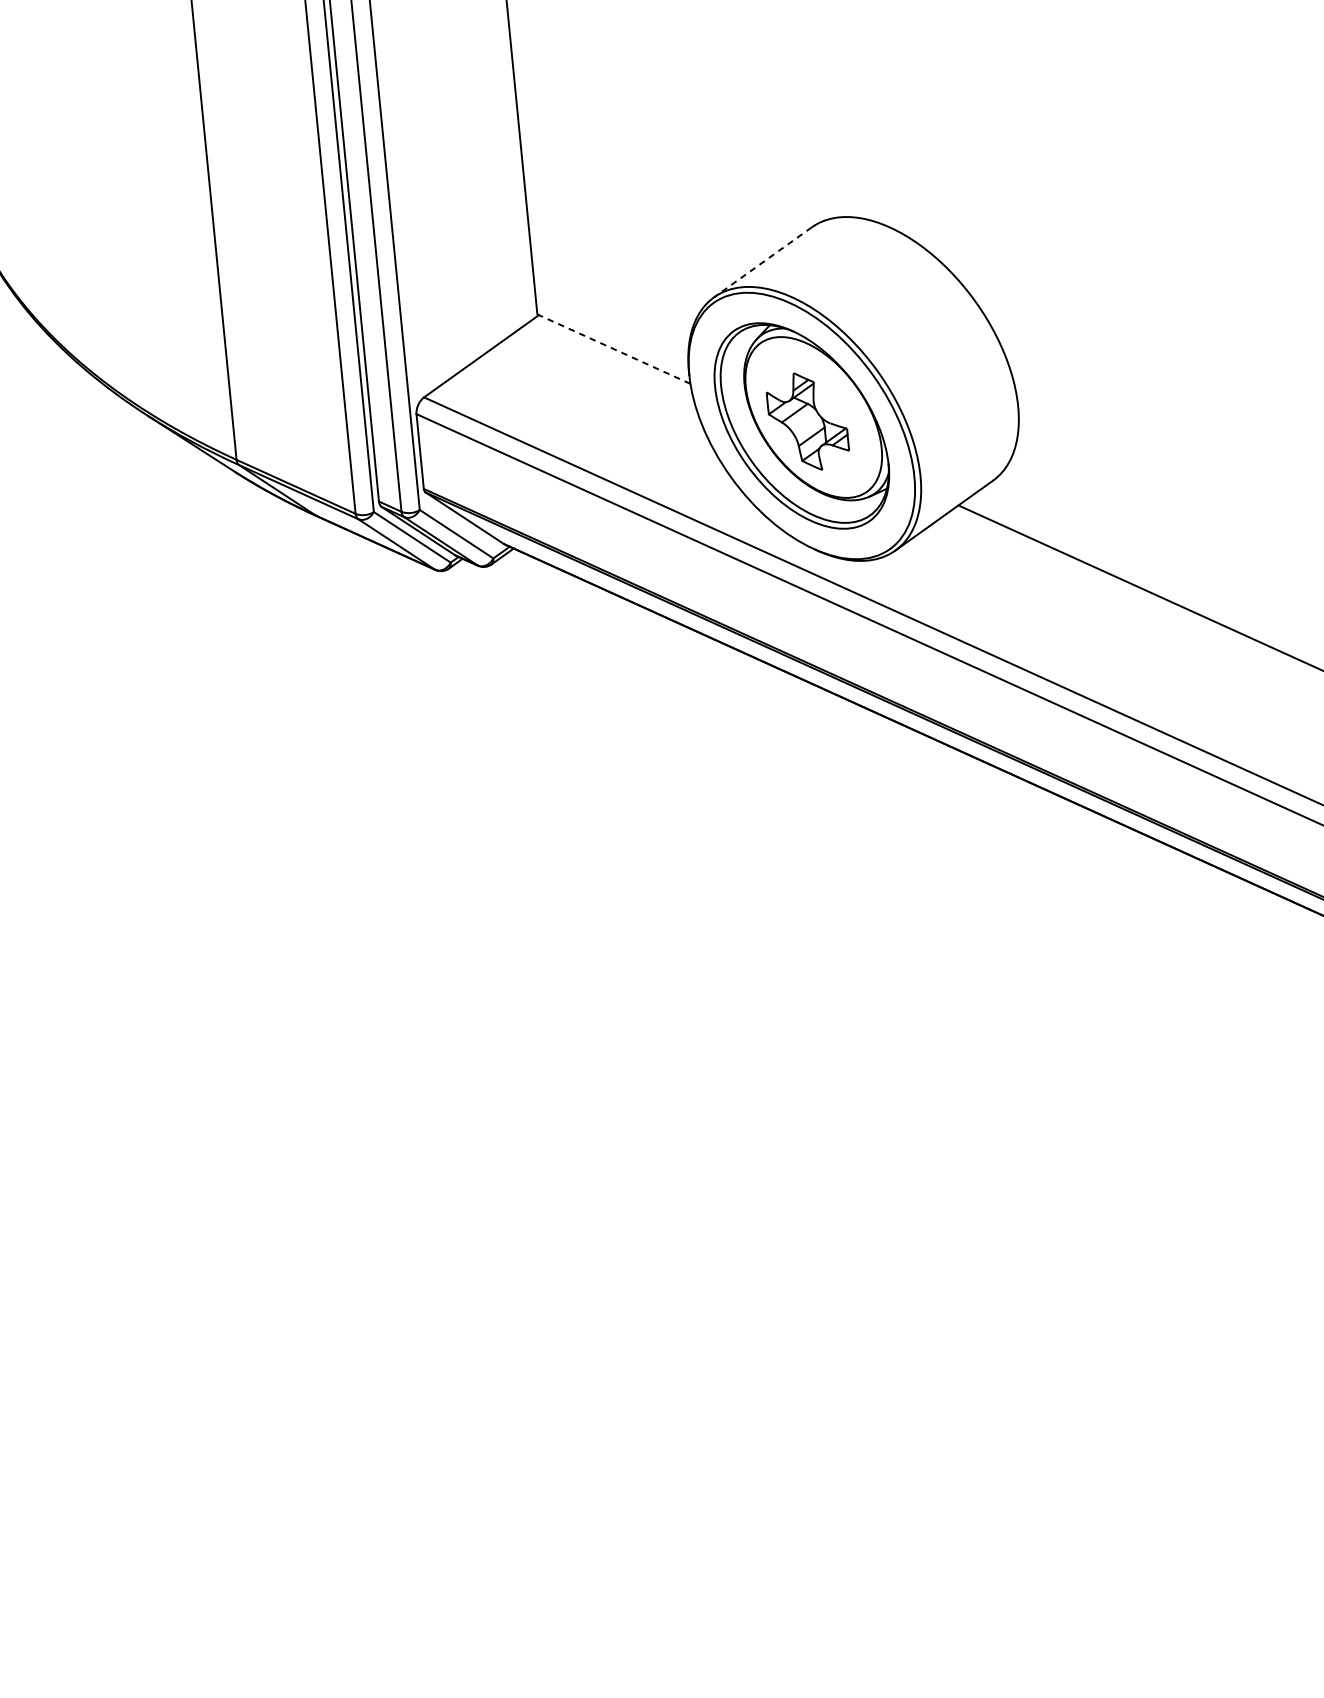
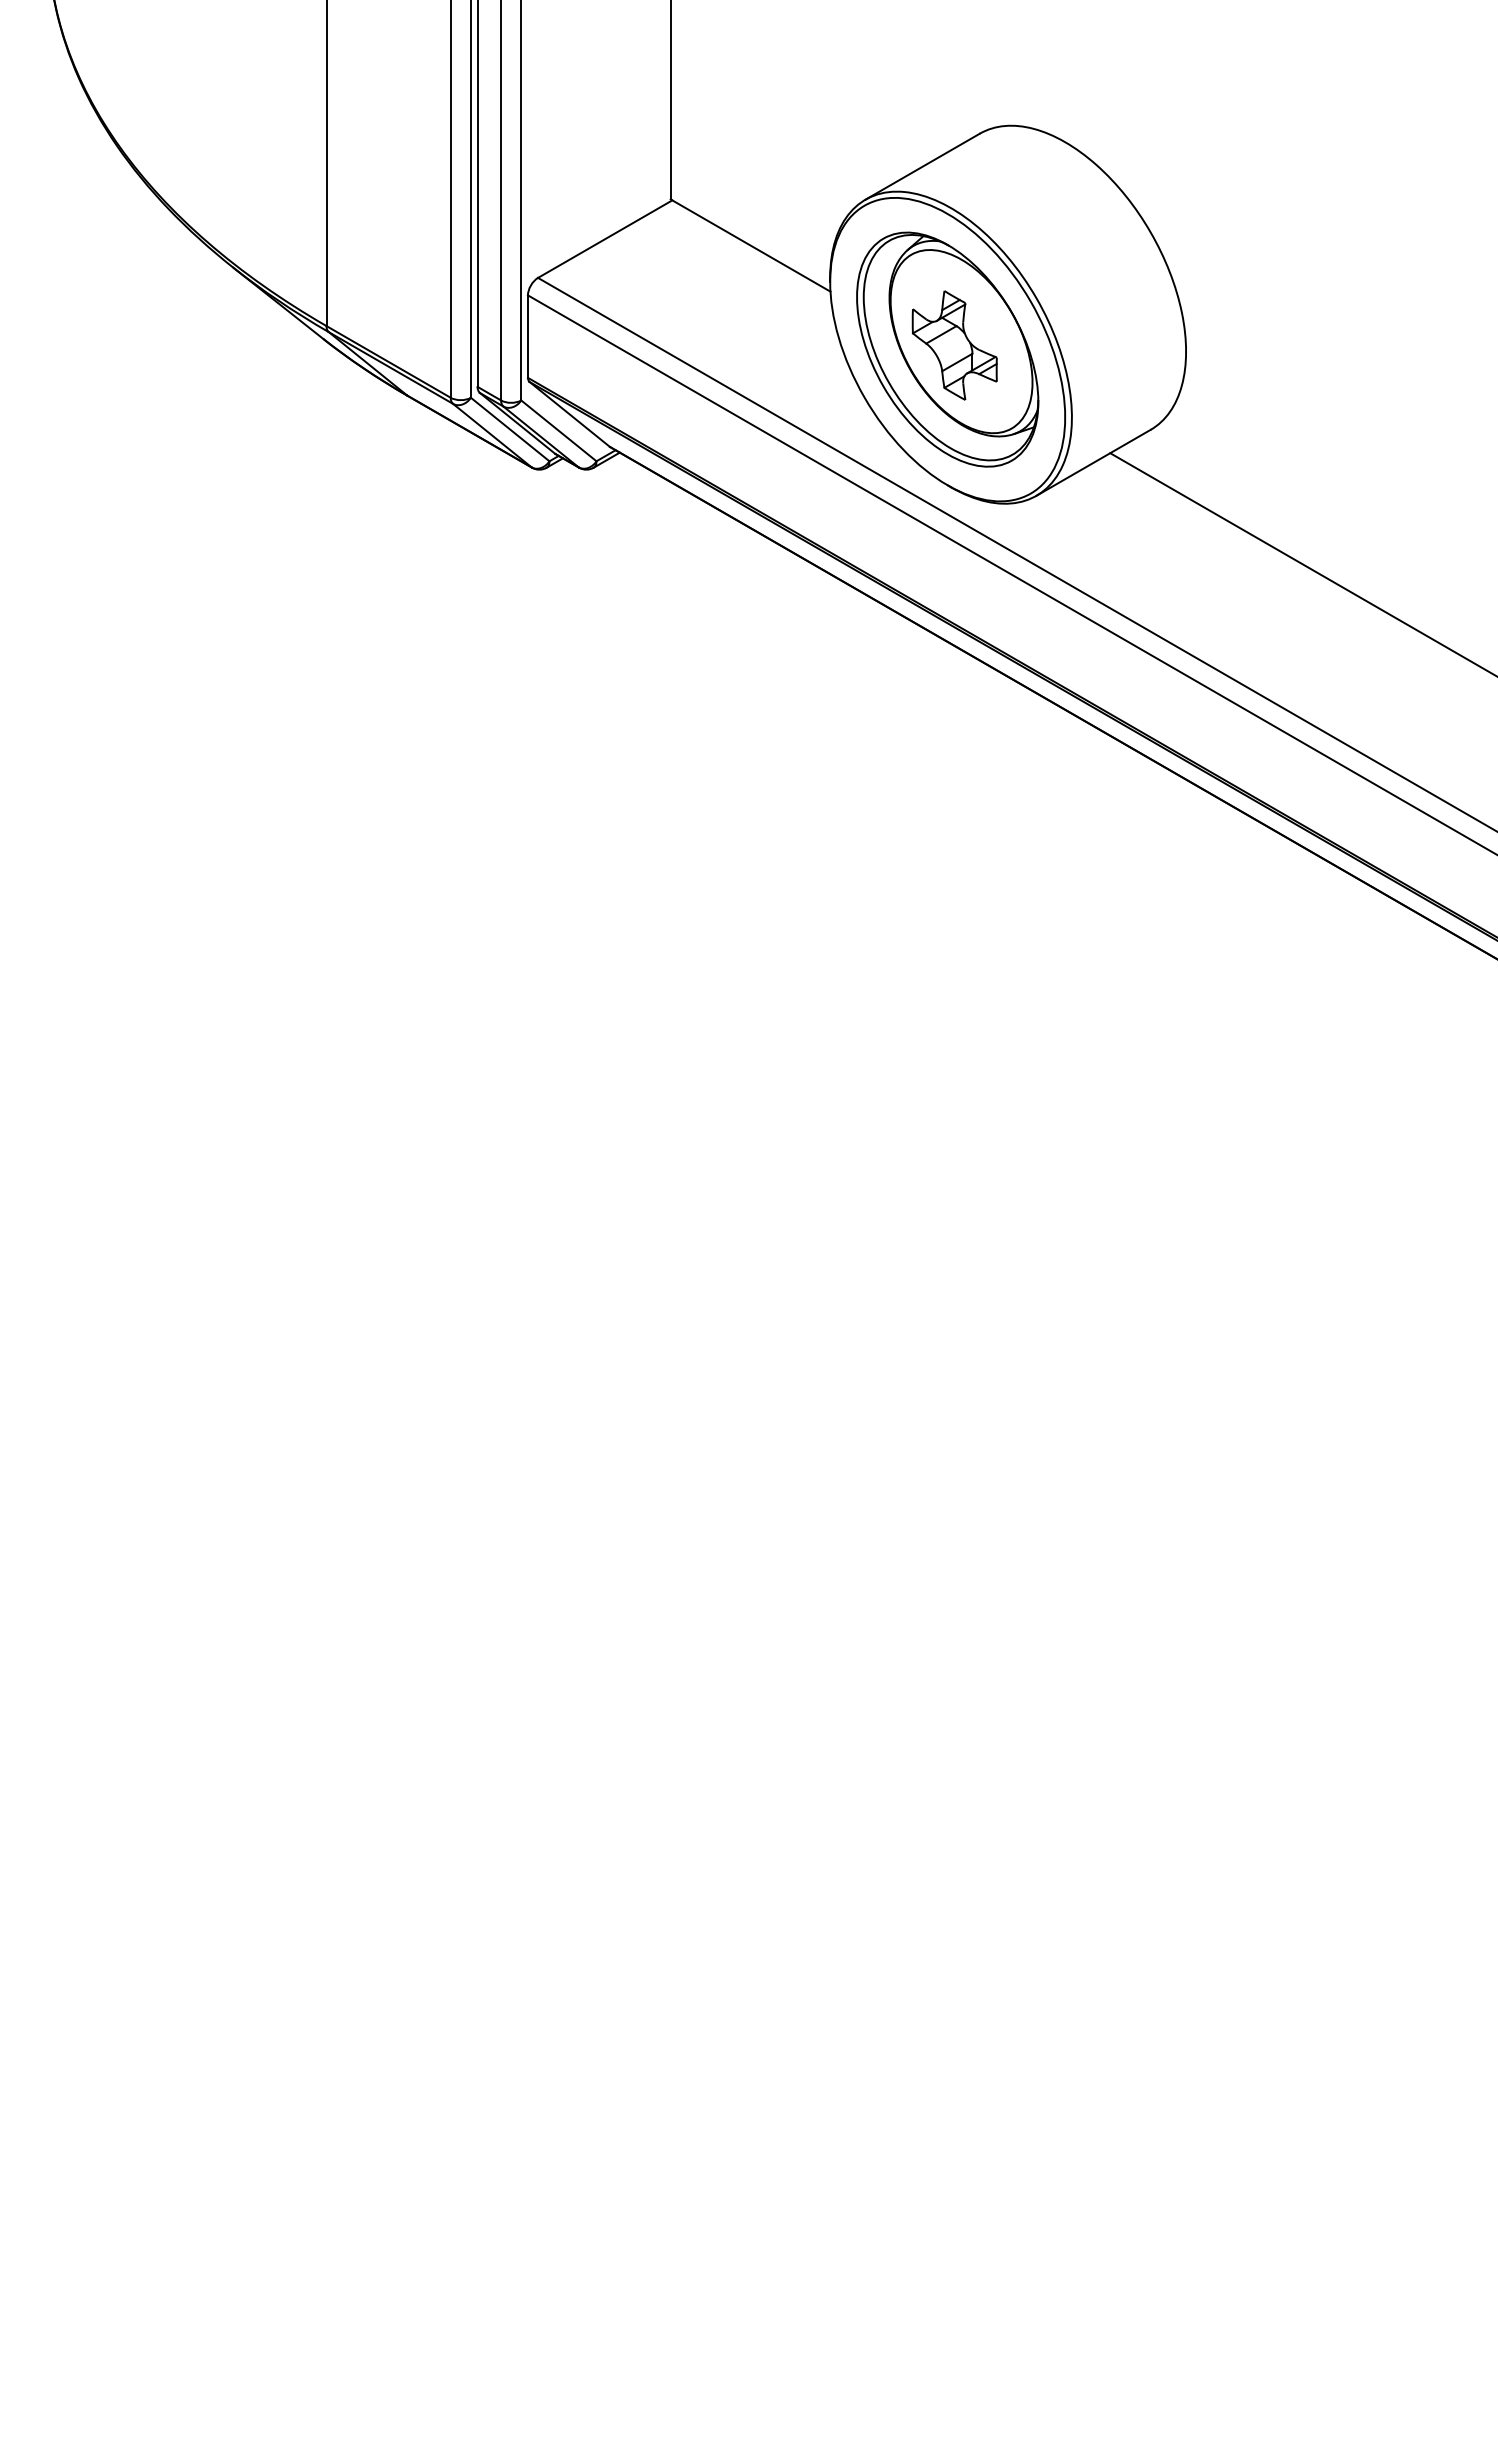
line: (762, 262) -> (922, 166), dashed -> solid
line: (613, 349) -> (750, 245), dashed -> solid

